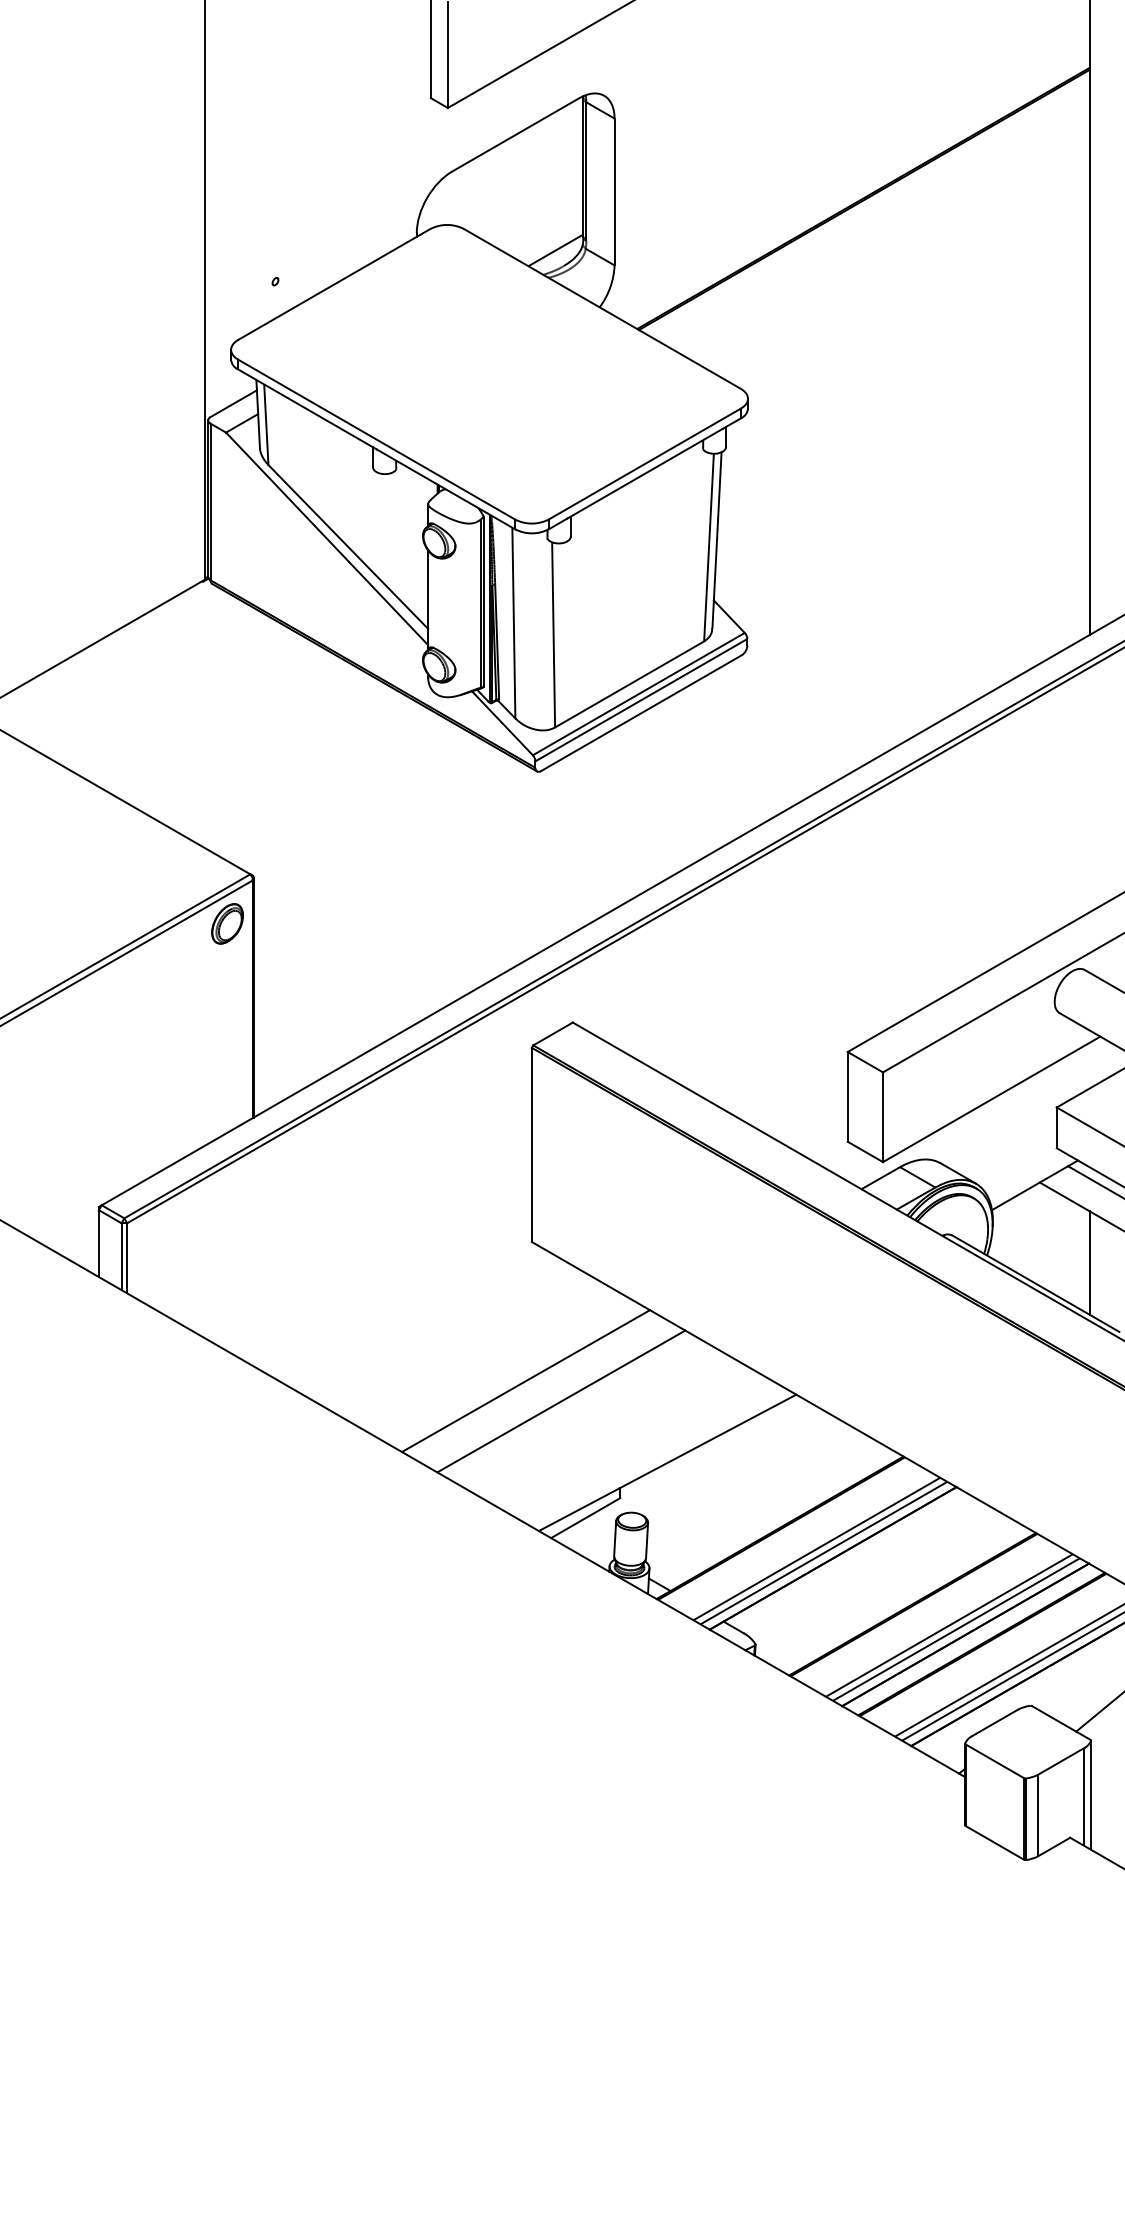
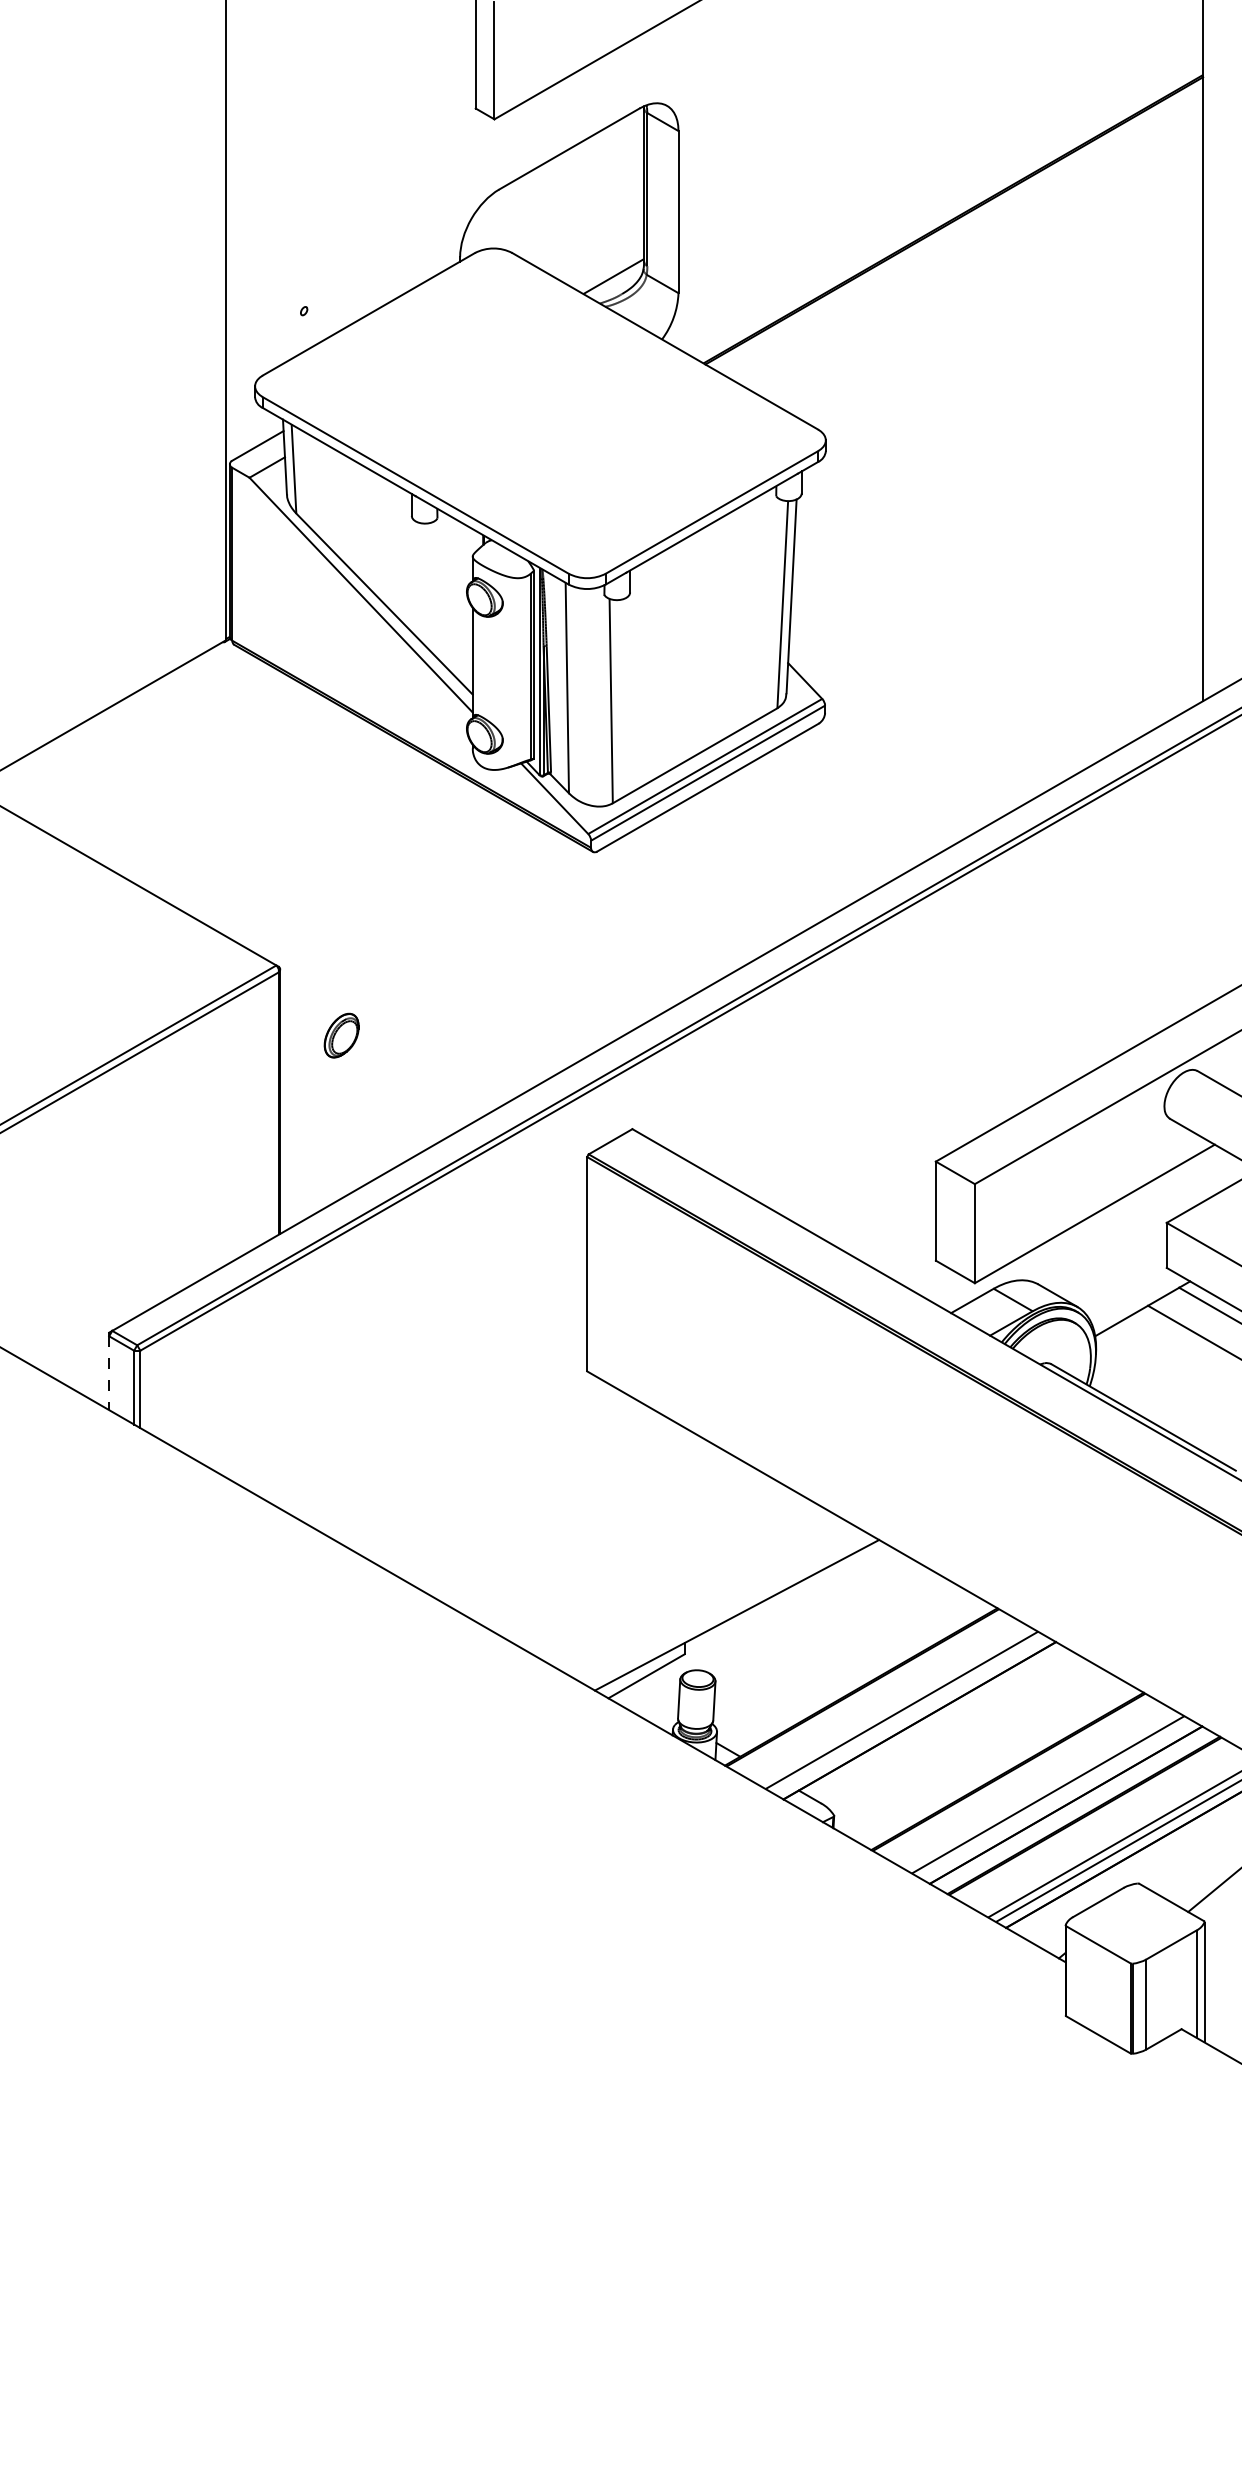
part: (227, 923) -> (341, 1035), moved
line: (98, 1244) -> (108, 1374), solid -> dashed
line: (1089, 1262) -> (1202, 1394), removed
line: (525, 1381) -> (580, 1525), removed
line: (561, 1401) -> (619, 1547), removed
line: (823, 1552) -> (909, 1714), removed
line: (956, 1629) -> (1056, 1799), removed

